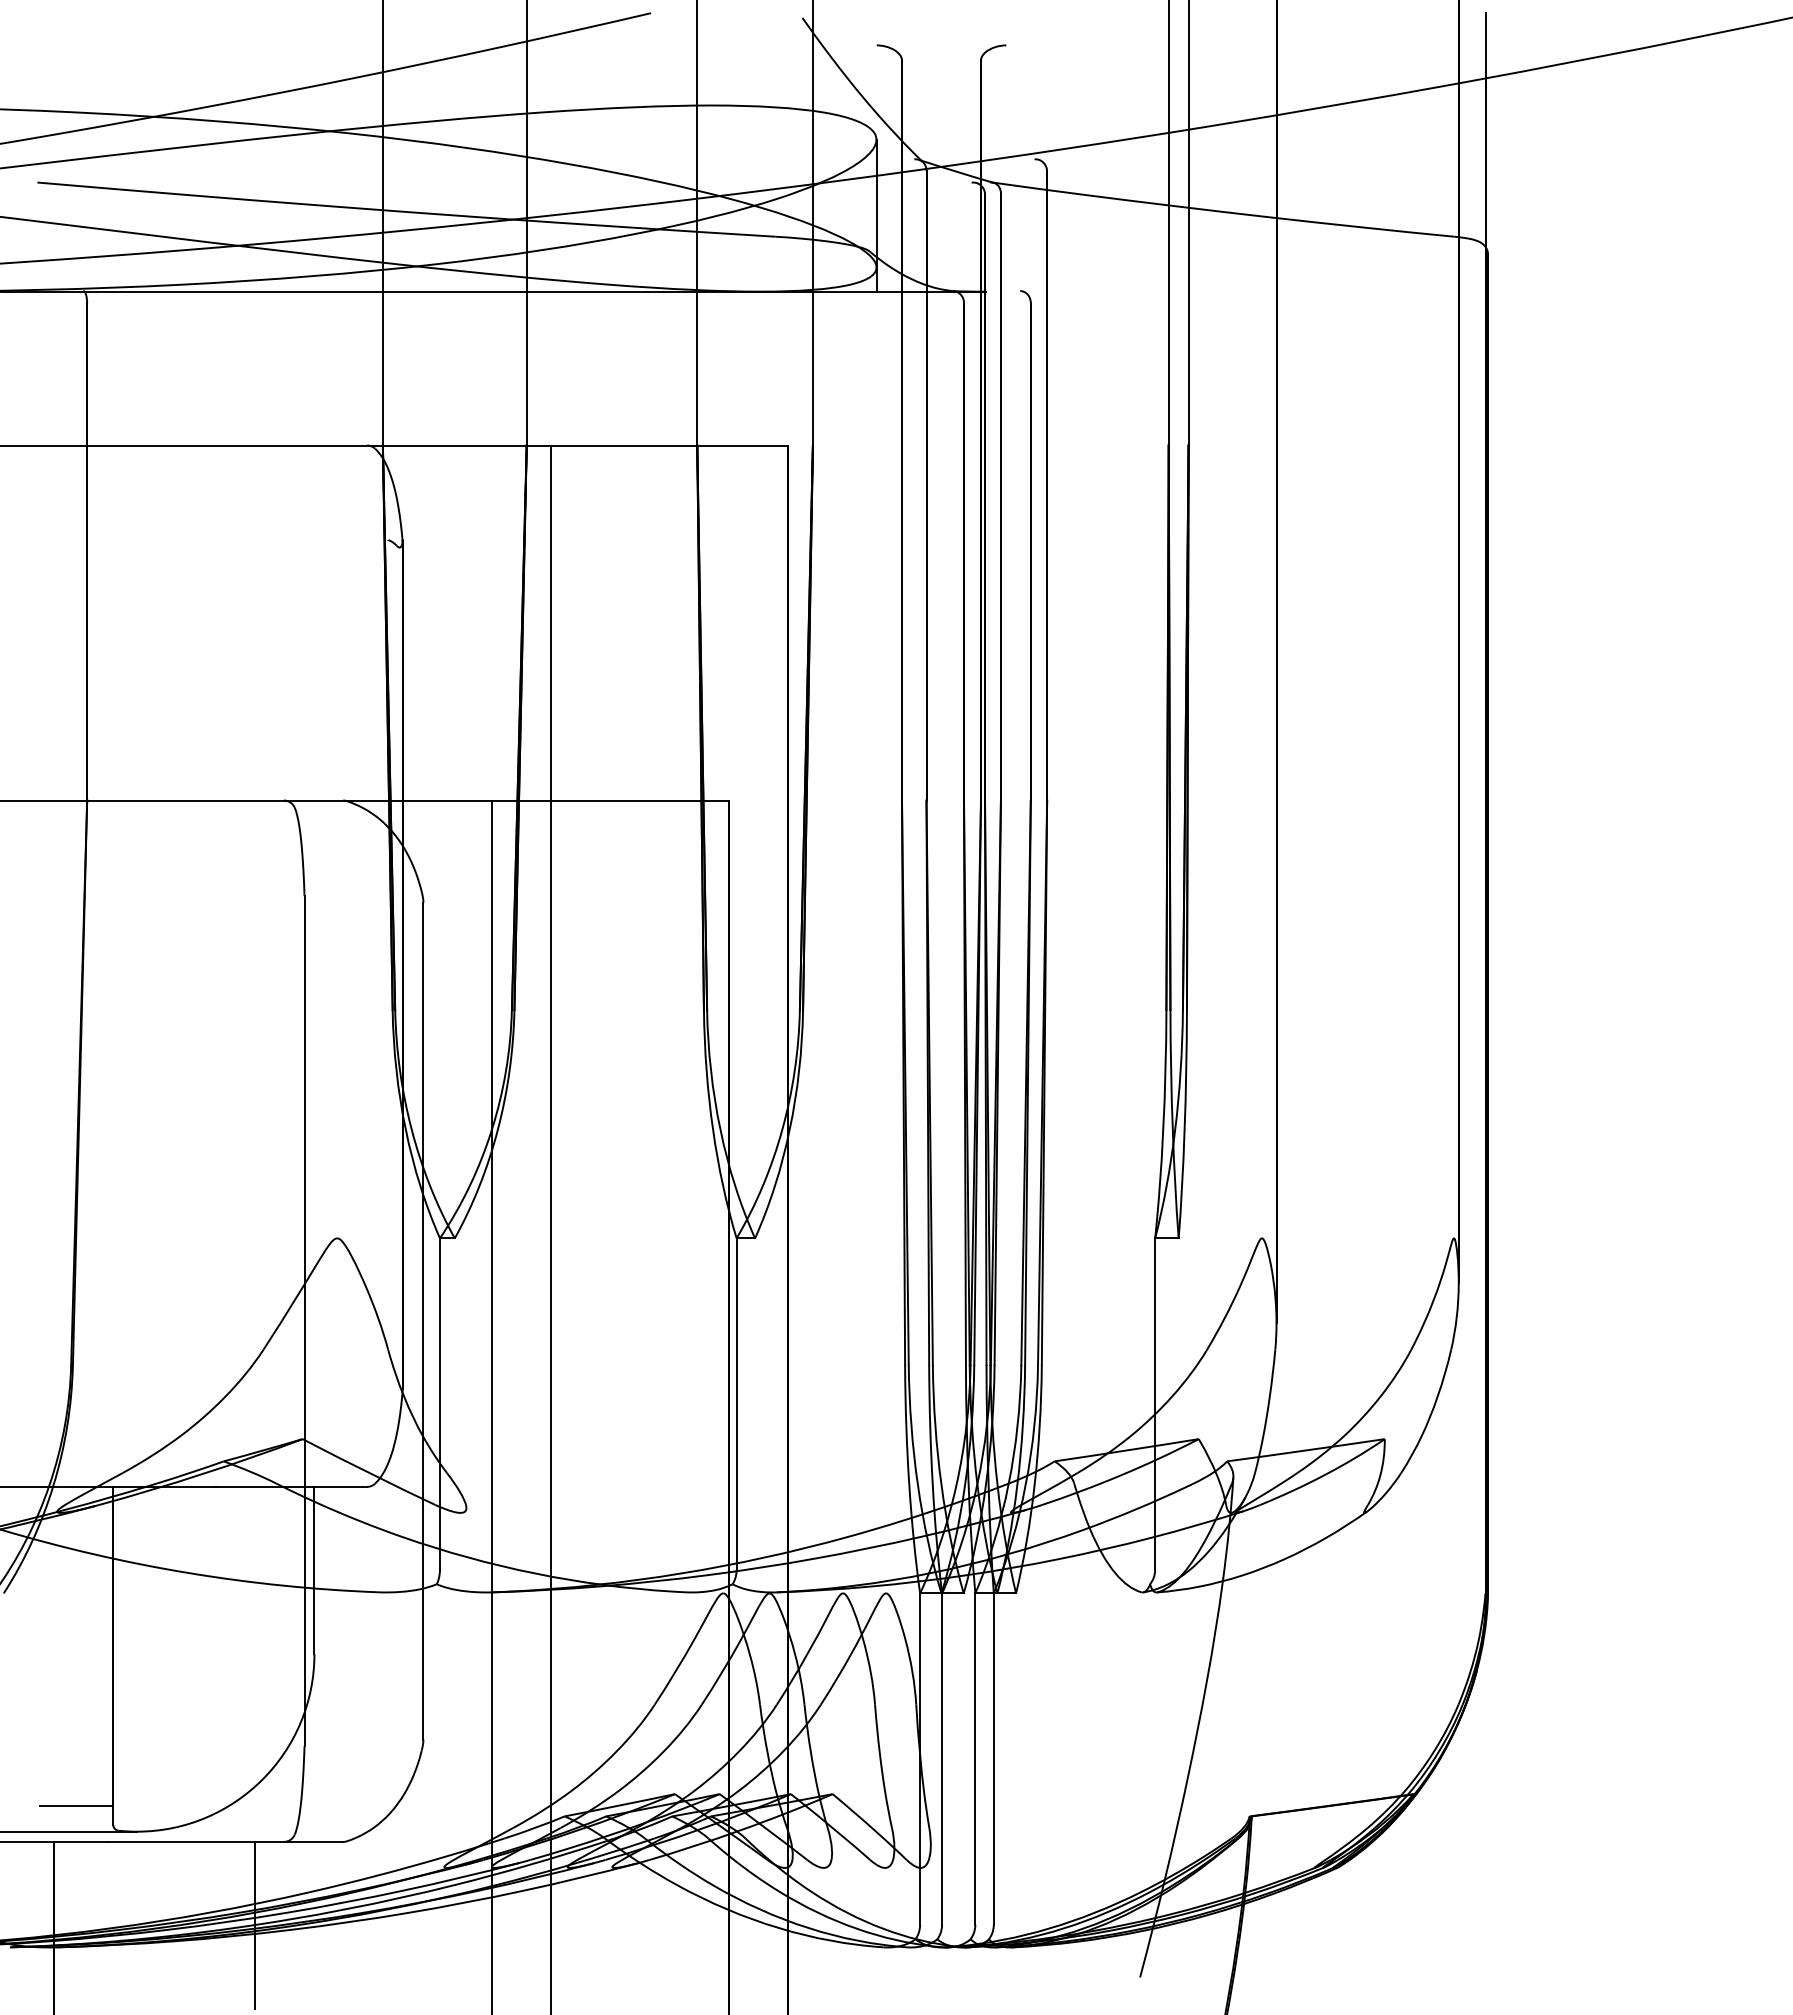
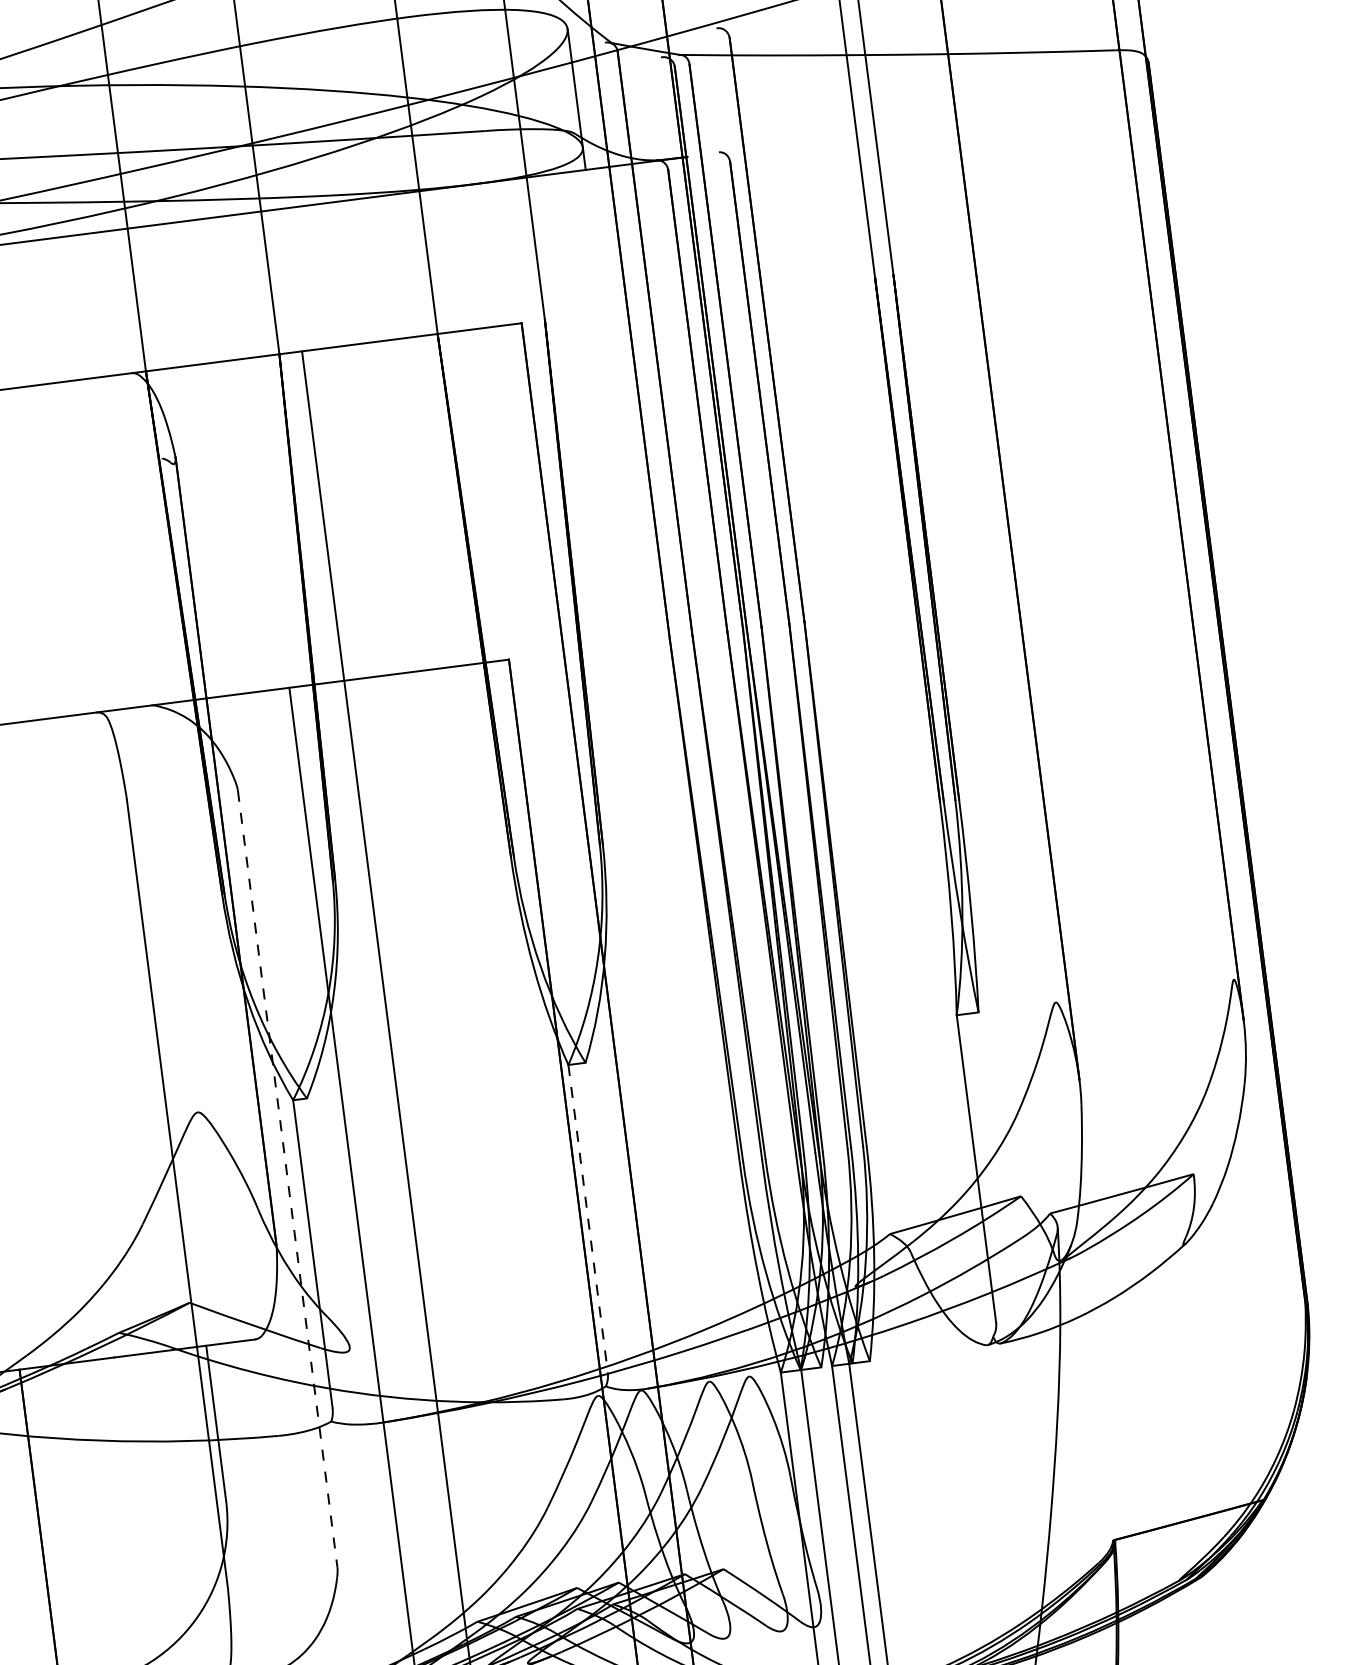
line: (423, 1321) -> (287, 1179), solid -> dashed
line: (736, 1404) -> (588, 1219), solid -> dashed

